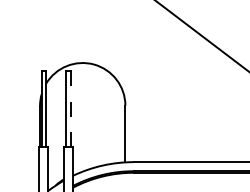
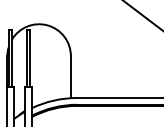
line: (70, 109) -> (30, 58), dashed -> solid

